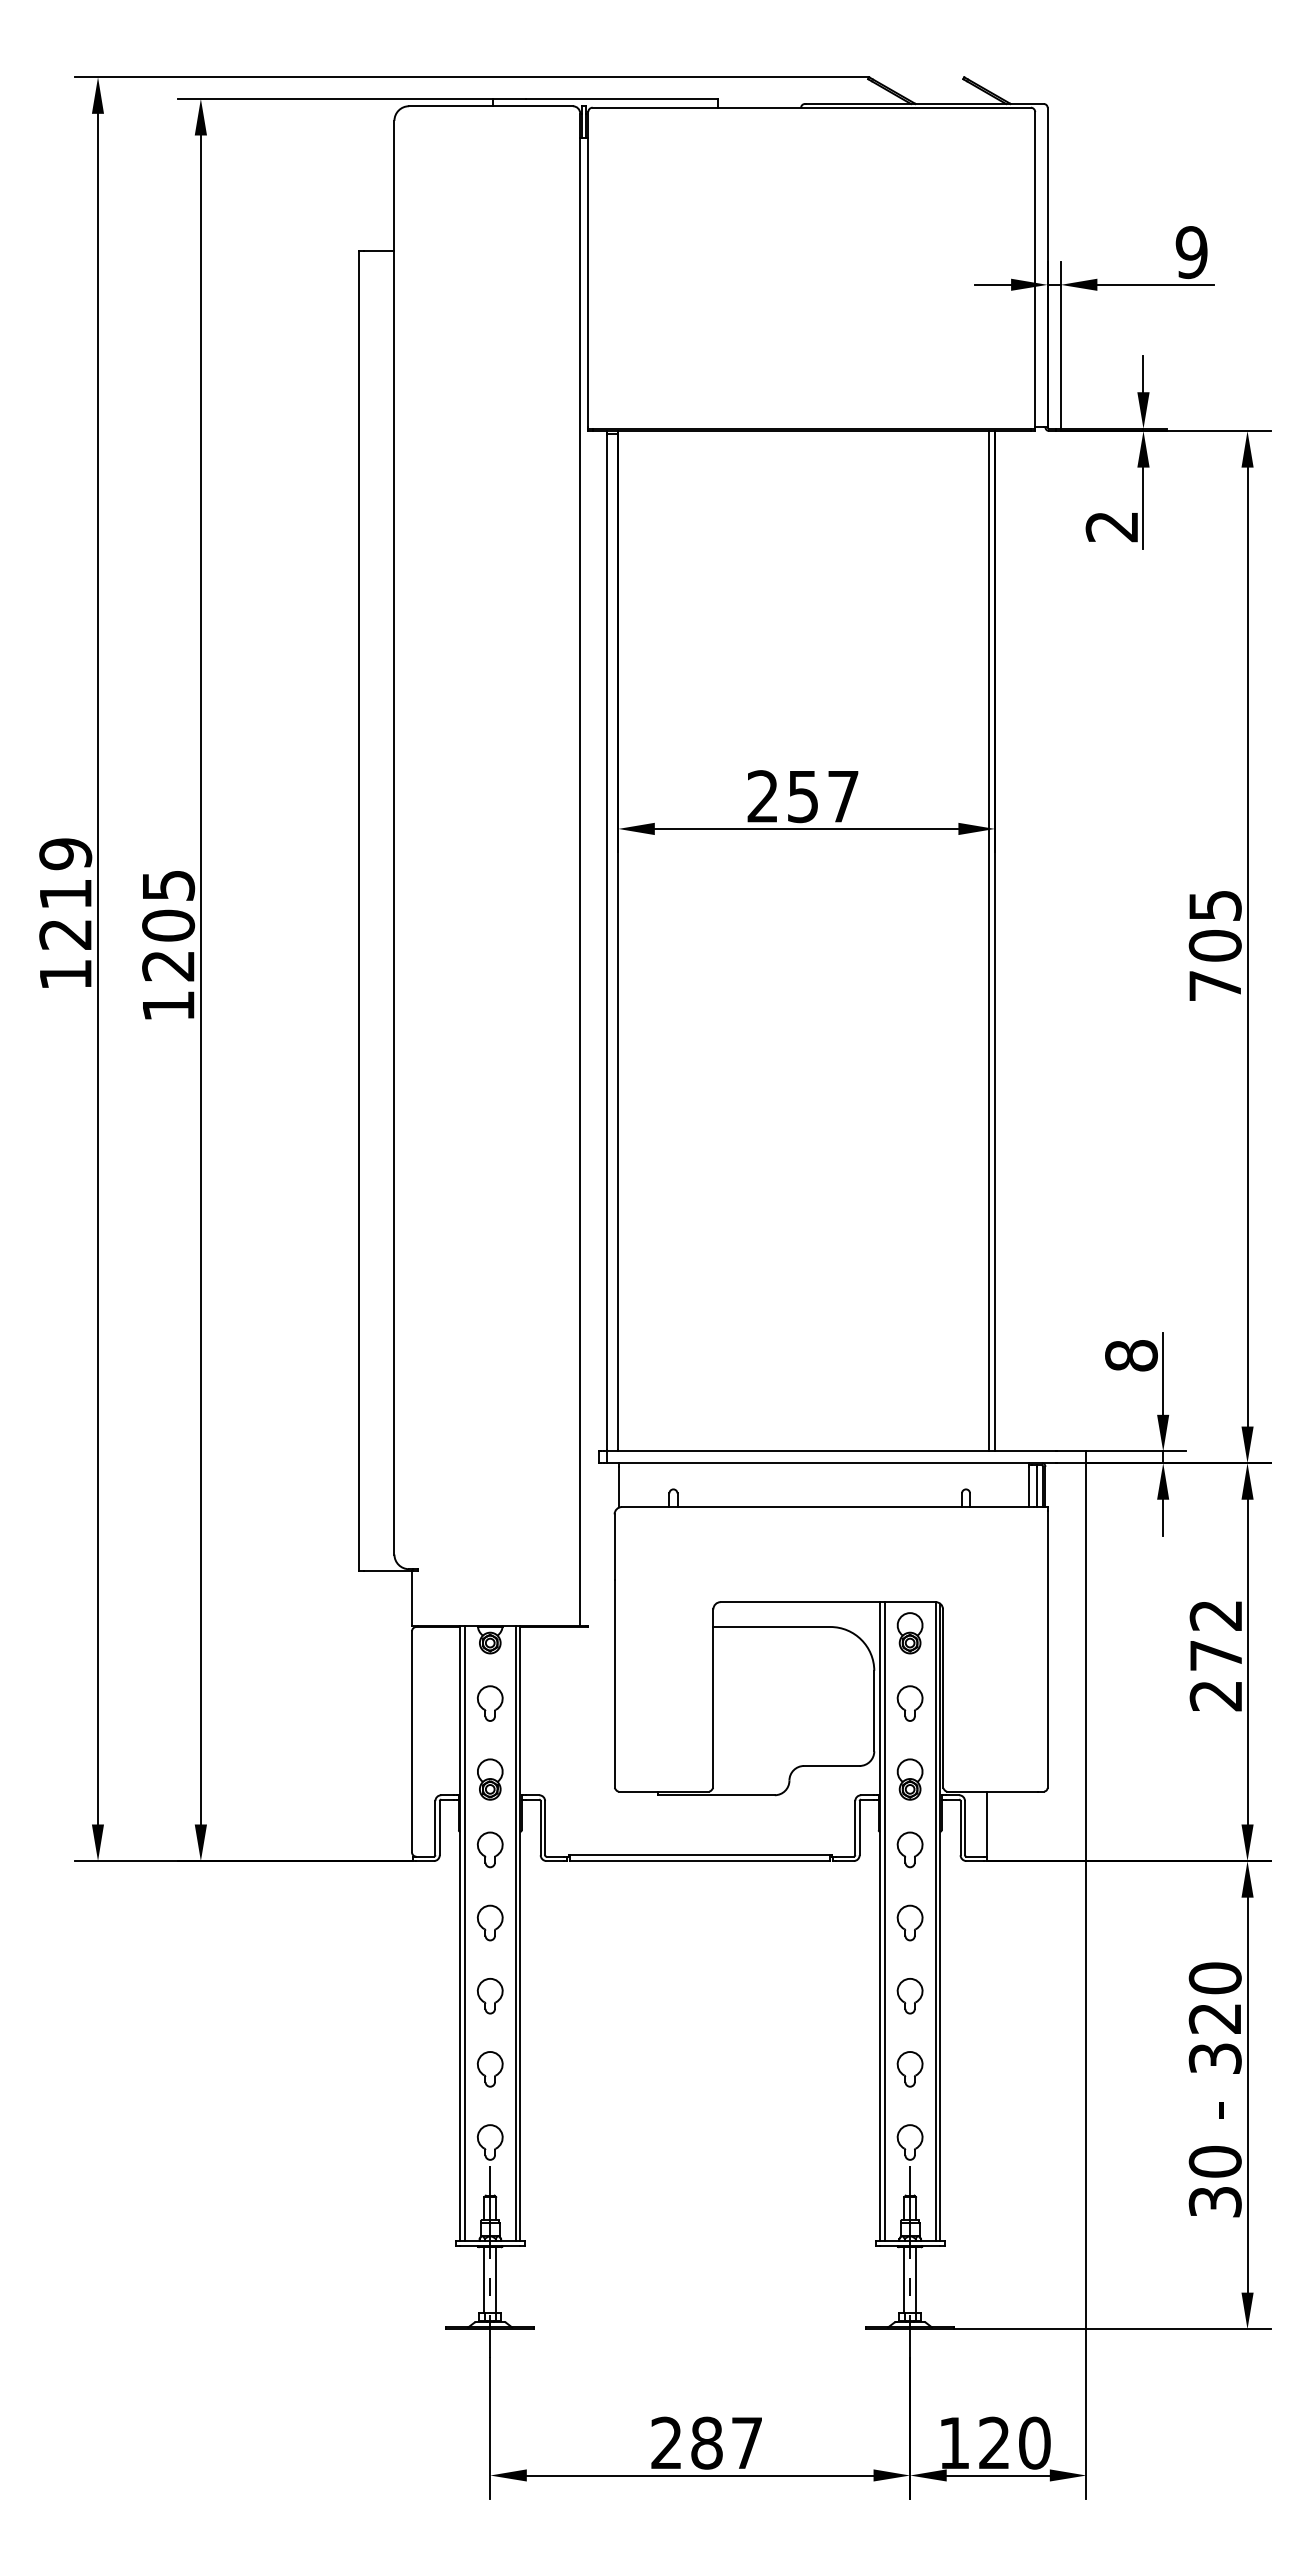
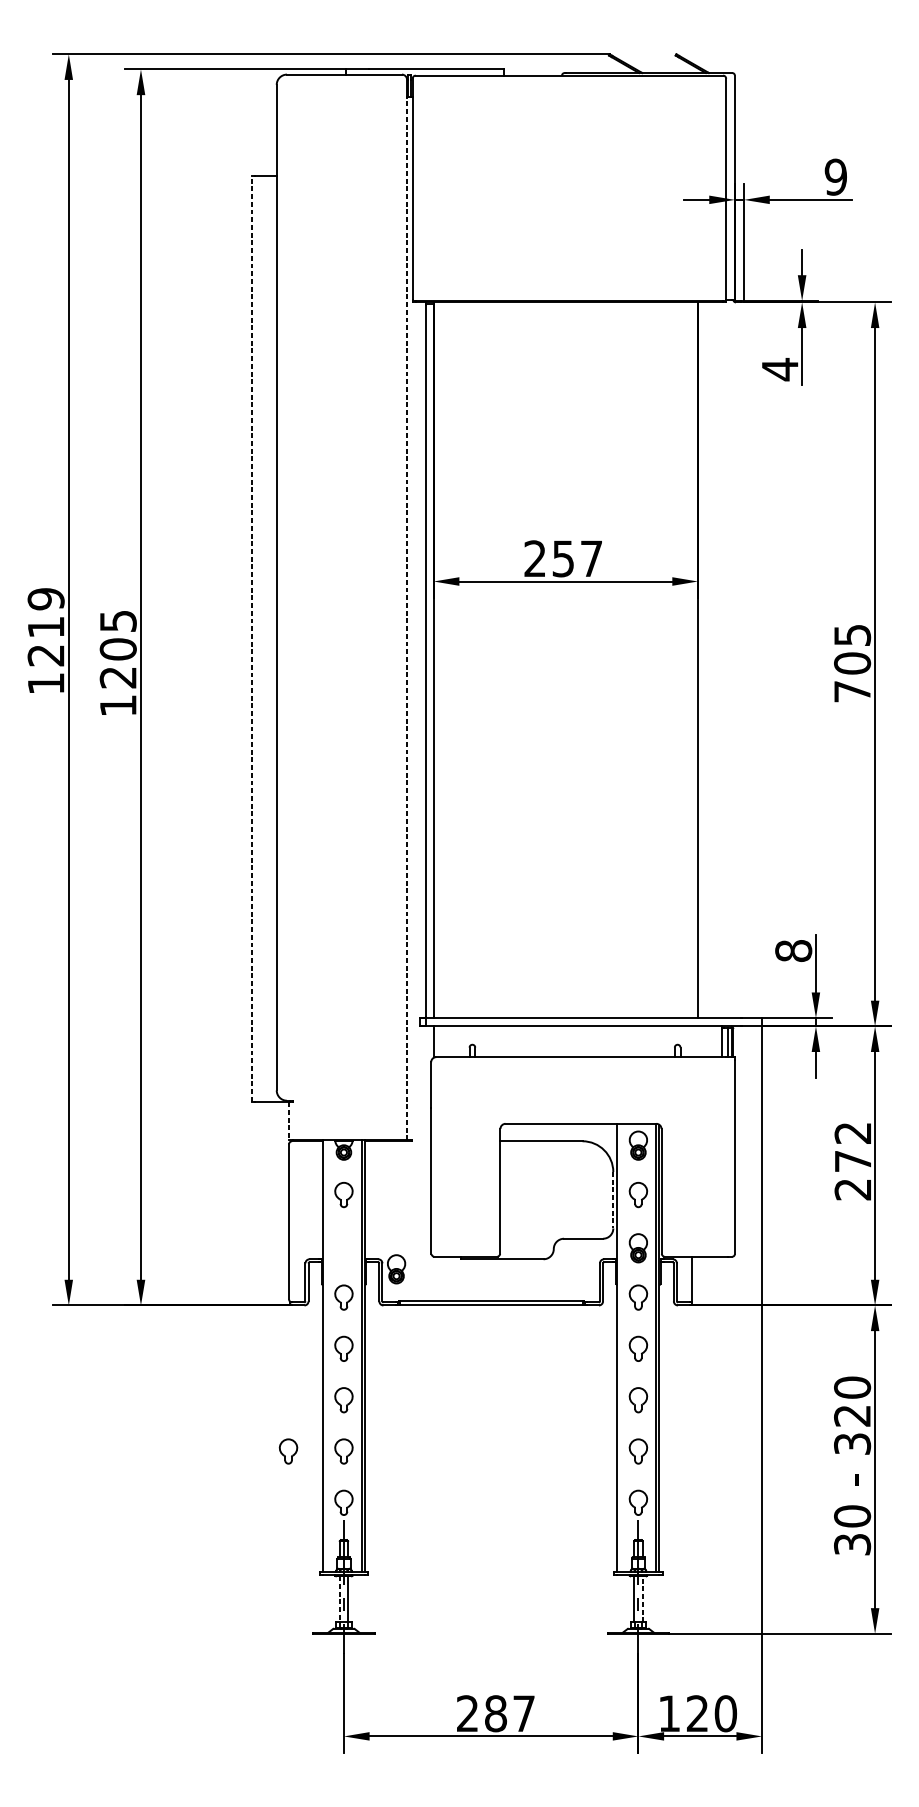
text: (1111, 526) -> (779, 369), 2 -> 4
line: (580, 881) -> (407, 618), solid -> dashed
line: (359, 910) -> (252, 638), solid -> dashed
line: (989, 941) -> (694, 660), removed
line: (411, 1598) -> (288, 1121), solid -> dashed
line: (874, 1711) -> (613, 1200), solid -> dashed
part: (490, 1779) -> (396, 1269), moved
line: (884, 1921) -> (620, 1347), removed
line: (464, 1933) -> (325, 1356), removed
part: (410, 2069) -> (288, 1451), added
line: (484, 2279) -> (339, 1598), solid -> dashed
line: (915, 2279) -> (642, 1598), solid -> dashed

